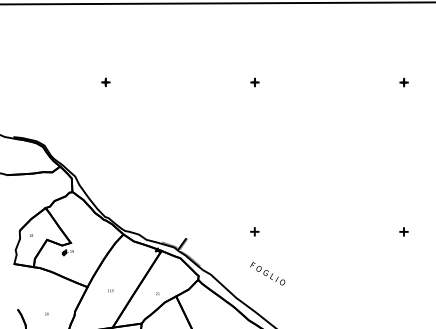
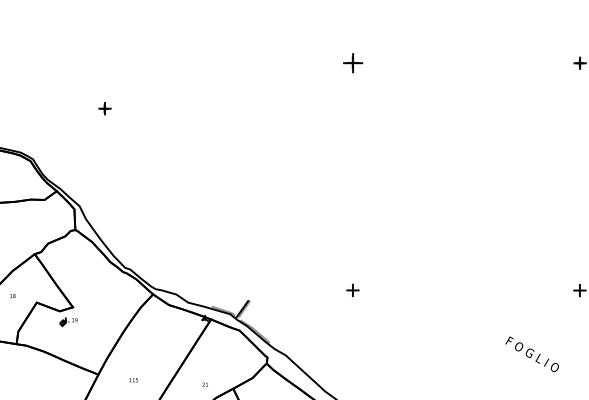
part: (105, 81) -> (104, 107), moved
part: (254, 82) -> (352, 63), size x1.6
text: (267, 273) -> (531, 353), moved

